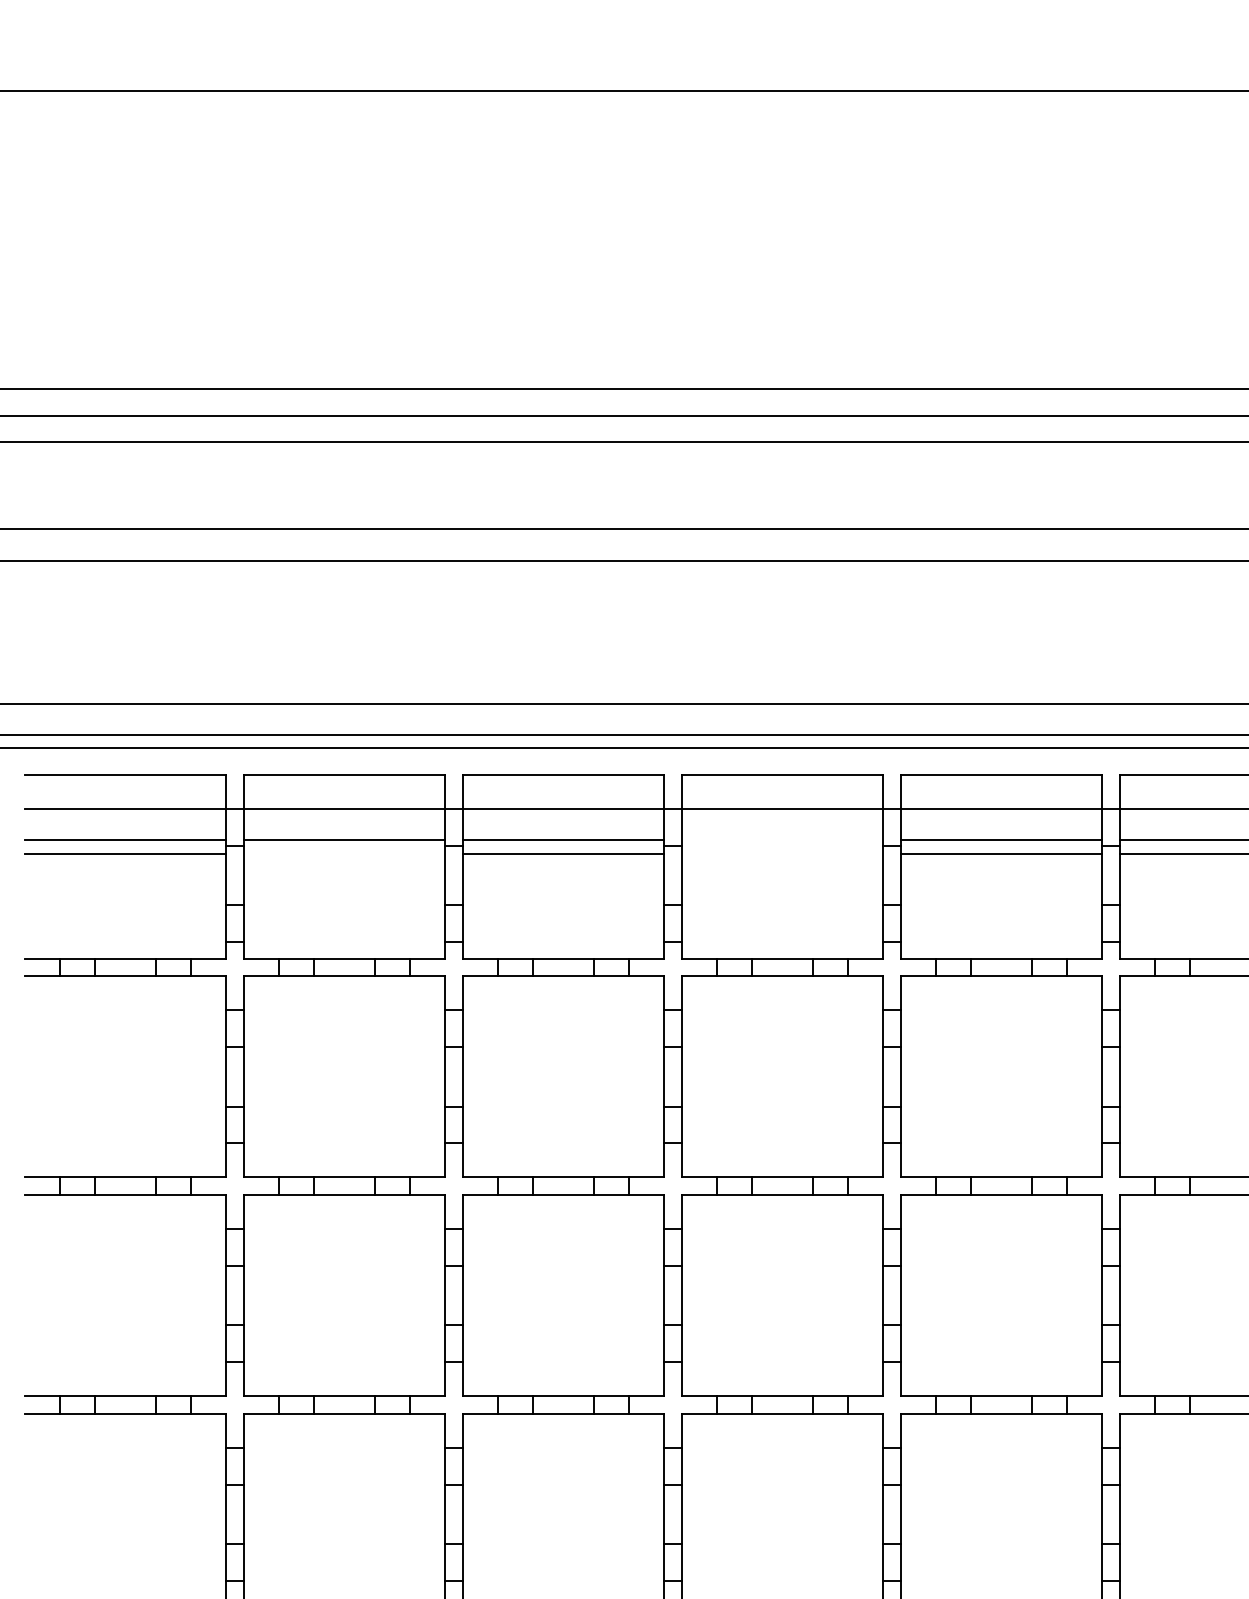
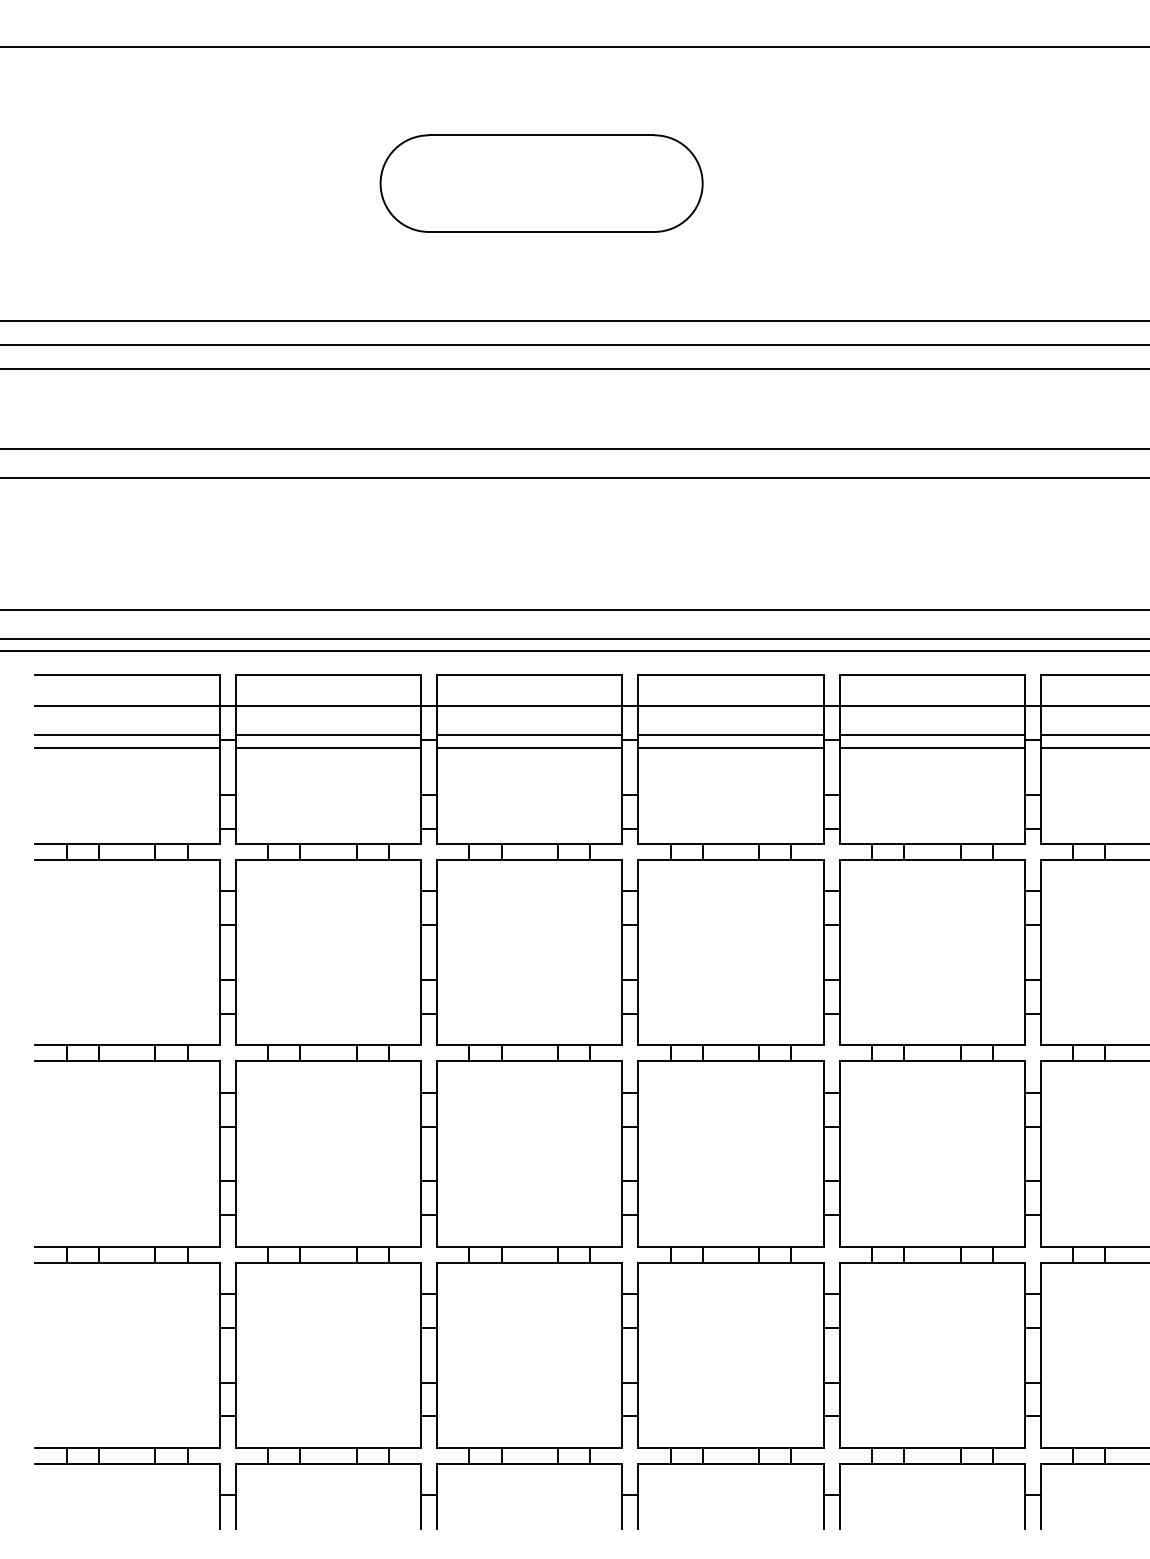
part: (576, 240) -> (541, 183), added
line: (781, 840) -> (730, 735), added
line: (344, 853) -> (328, 747), added
line: (781, 853) -> (730, 747), added

